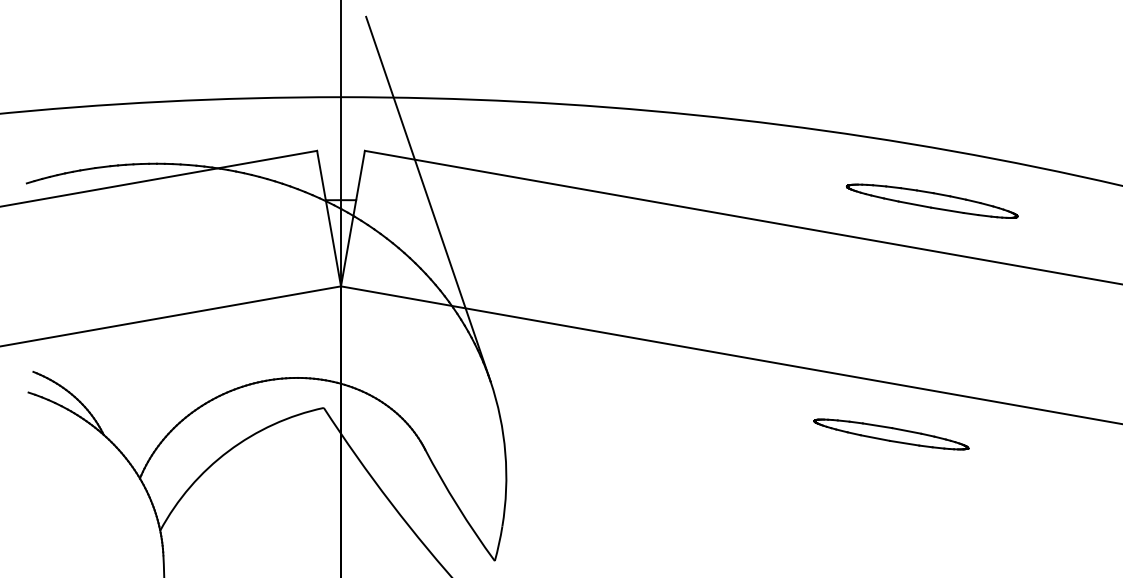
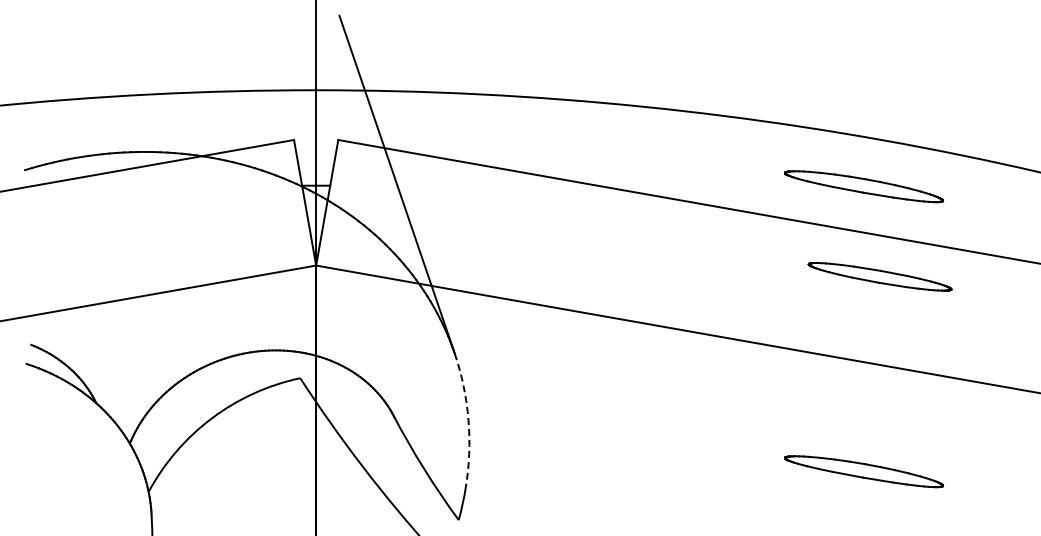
part: (890, 434) -> (879, 276), moved
arc: (505, 453) -> (468, 420), solid -> dashed
part: (932, 508) -> (864, 471), added

